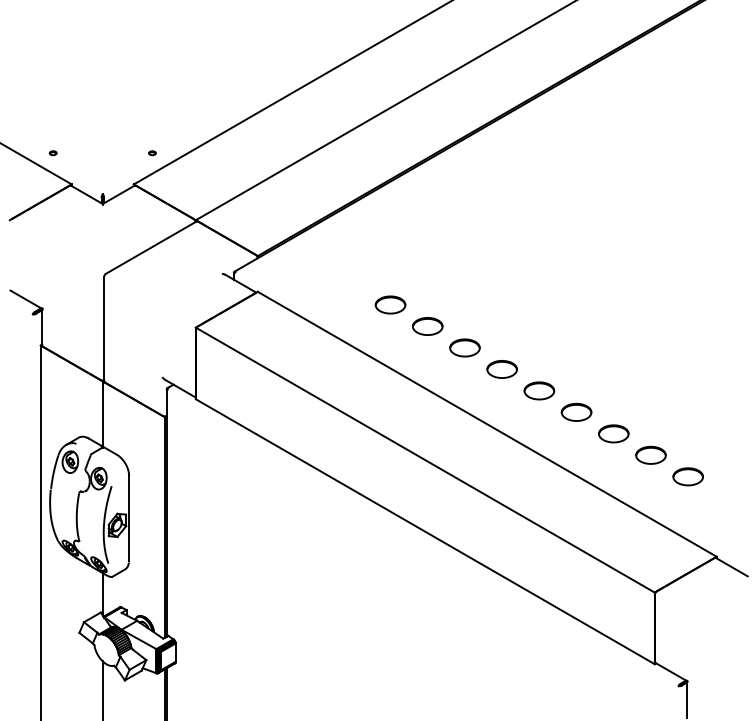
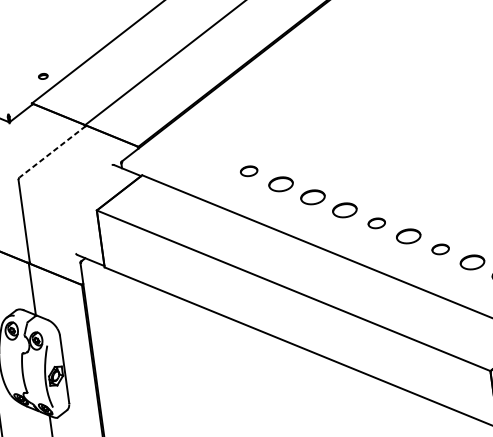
part: (152, 153) -> (43, 76), size x1.6
line: (150, 247) -> (52, 151), solid -> dashed
part: (390, 304) -> (249, 170), size x0.7
part: (539, 390) -> (376, 223), size x0.7
part: (613, 433) -> (440, 249), size x0.7

